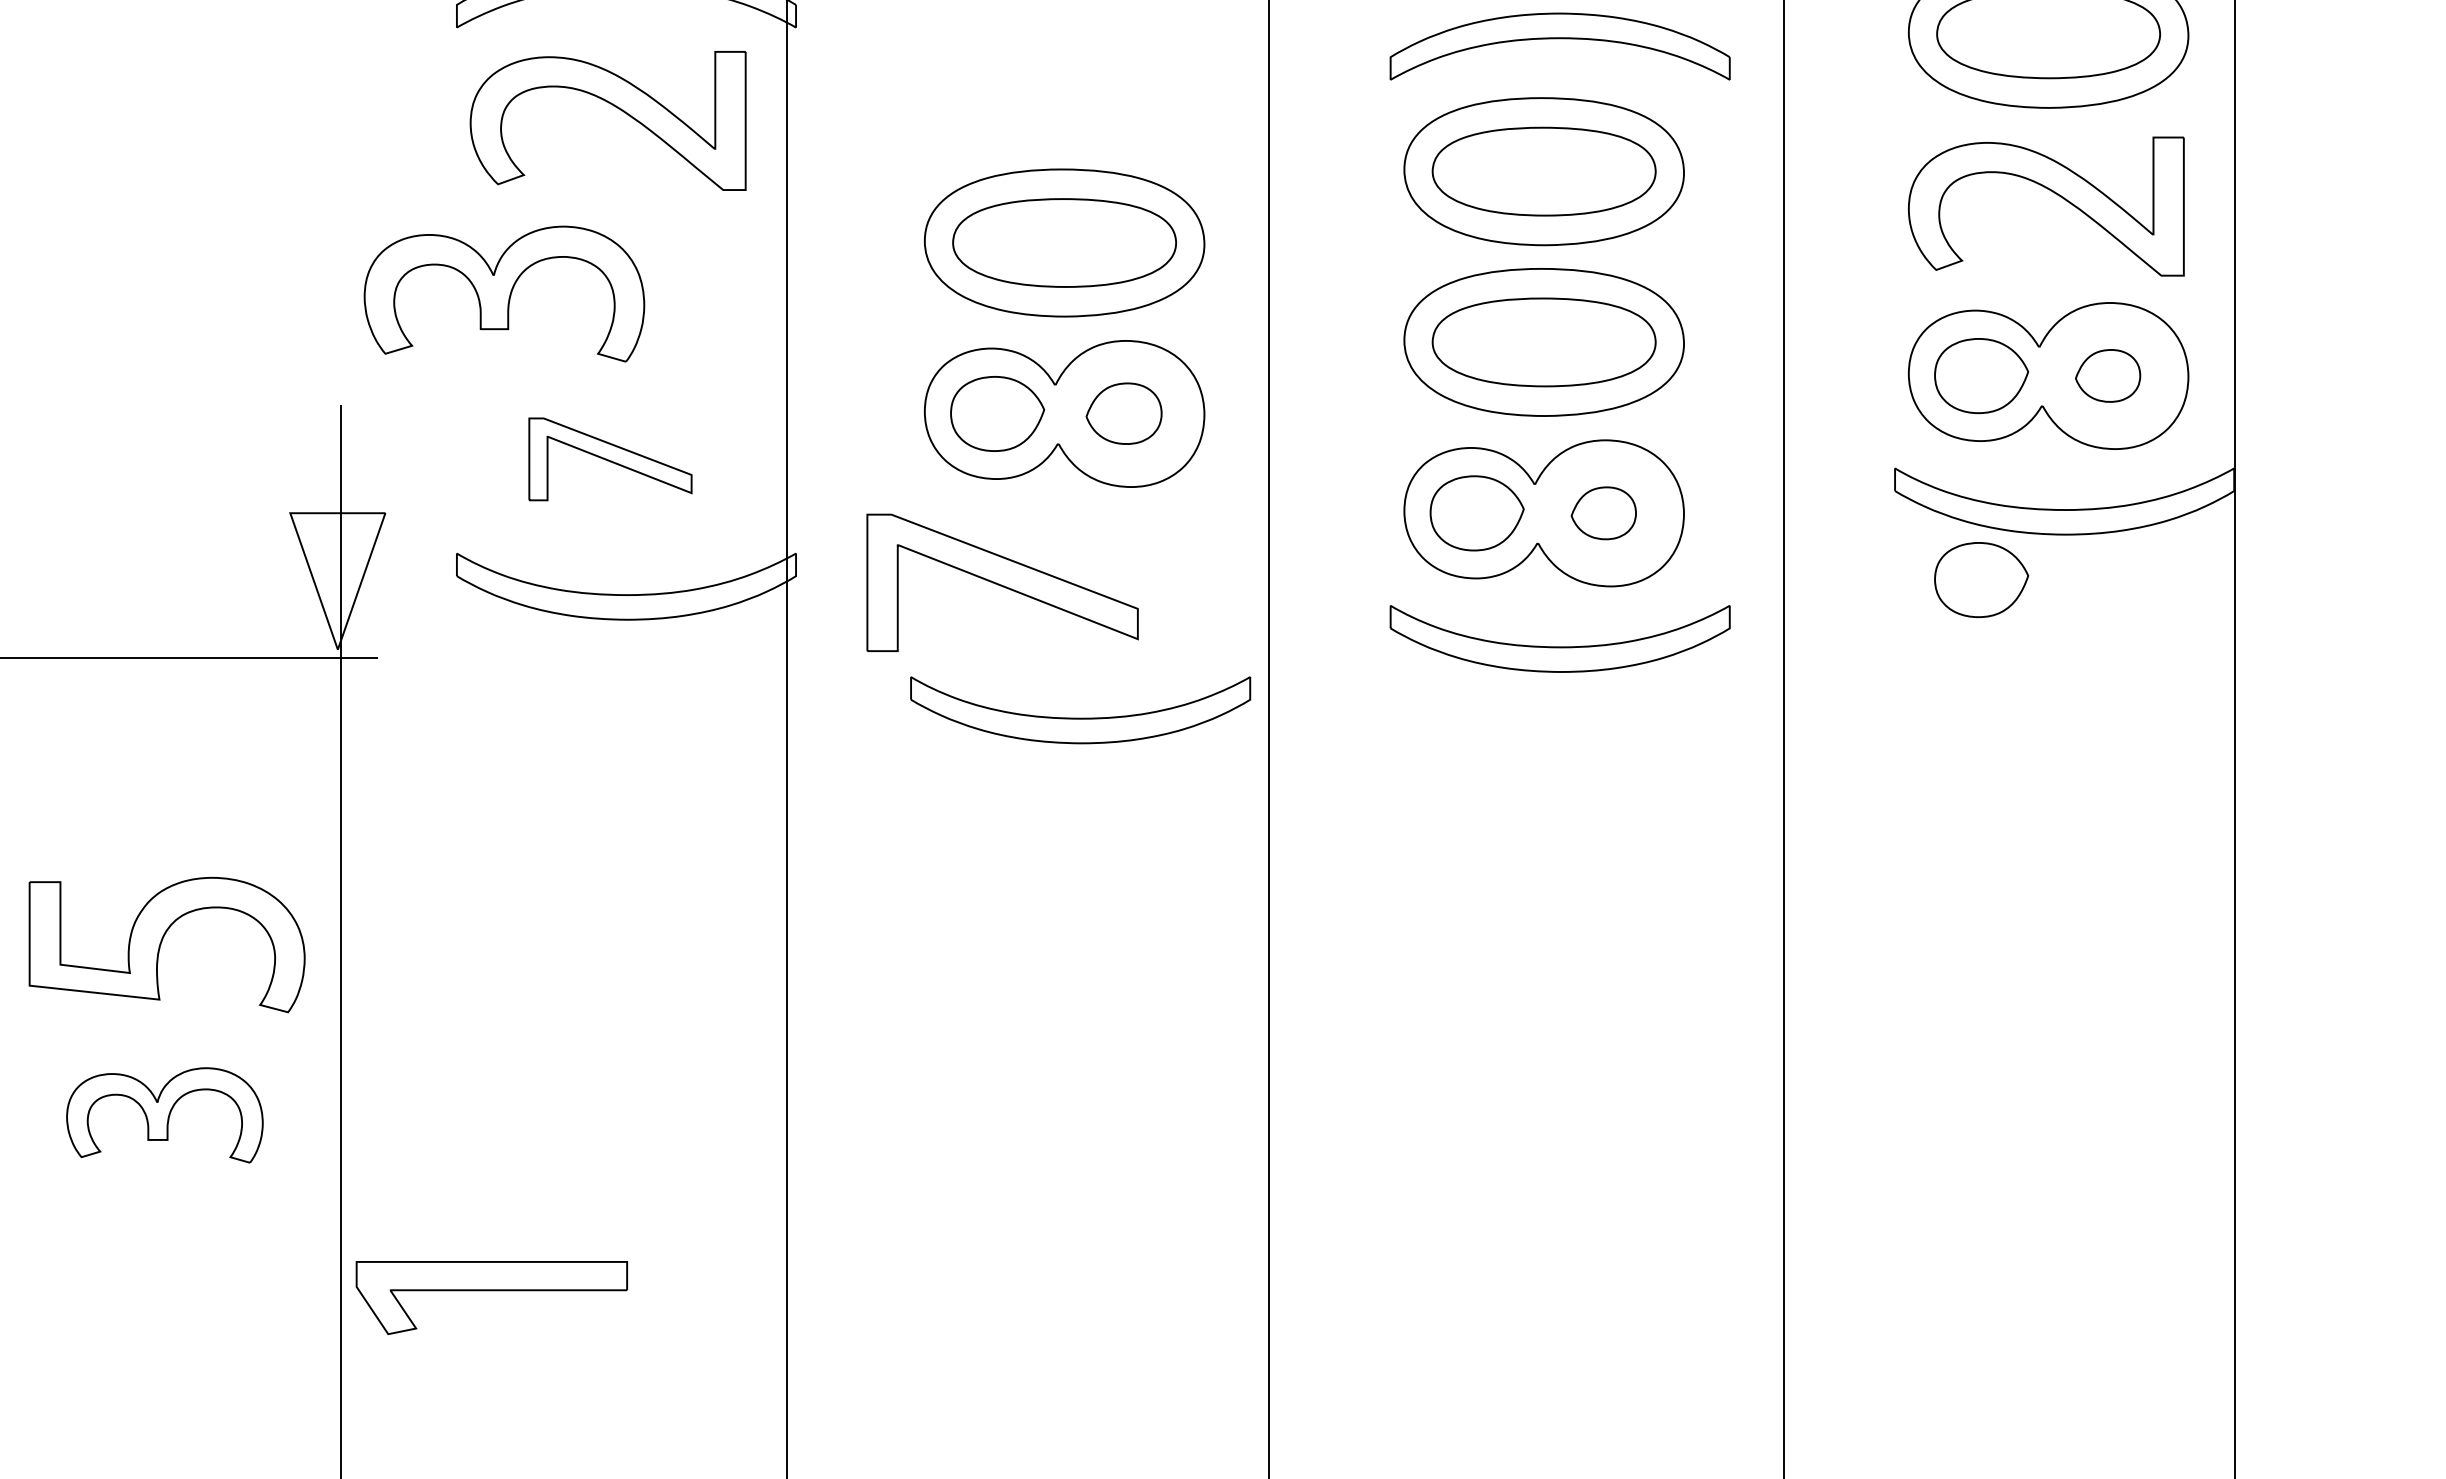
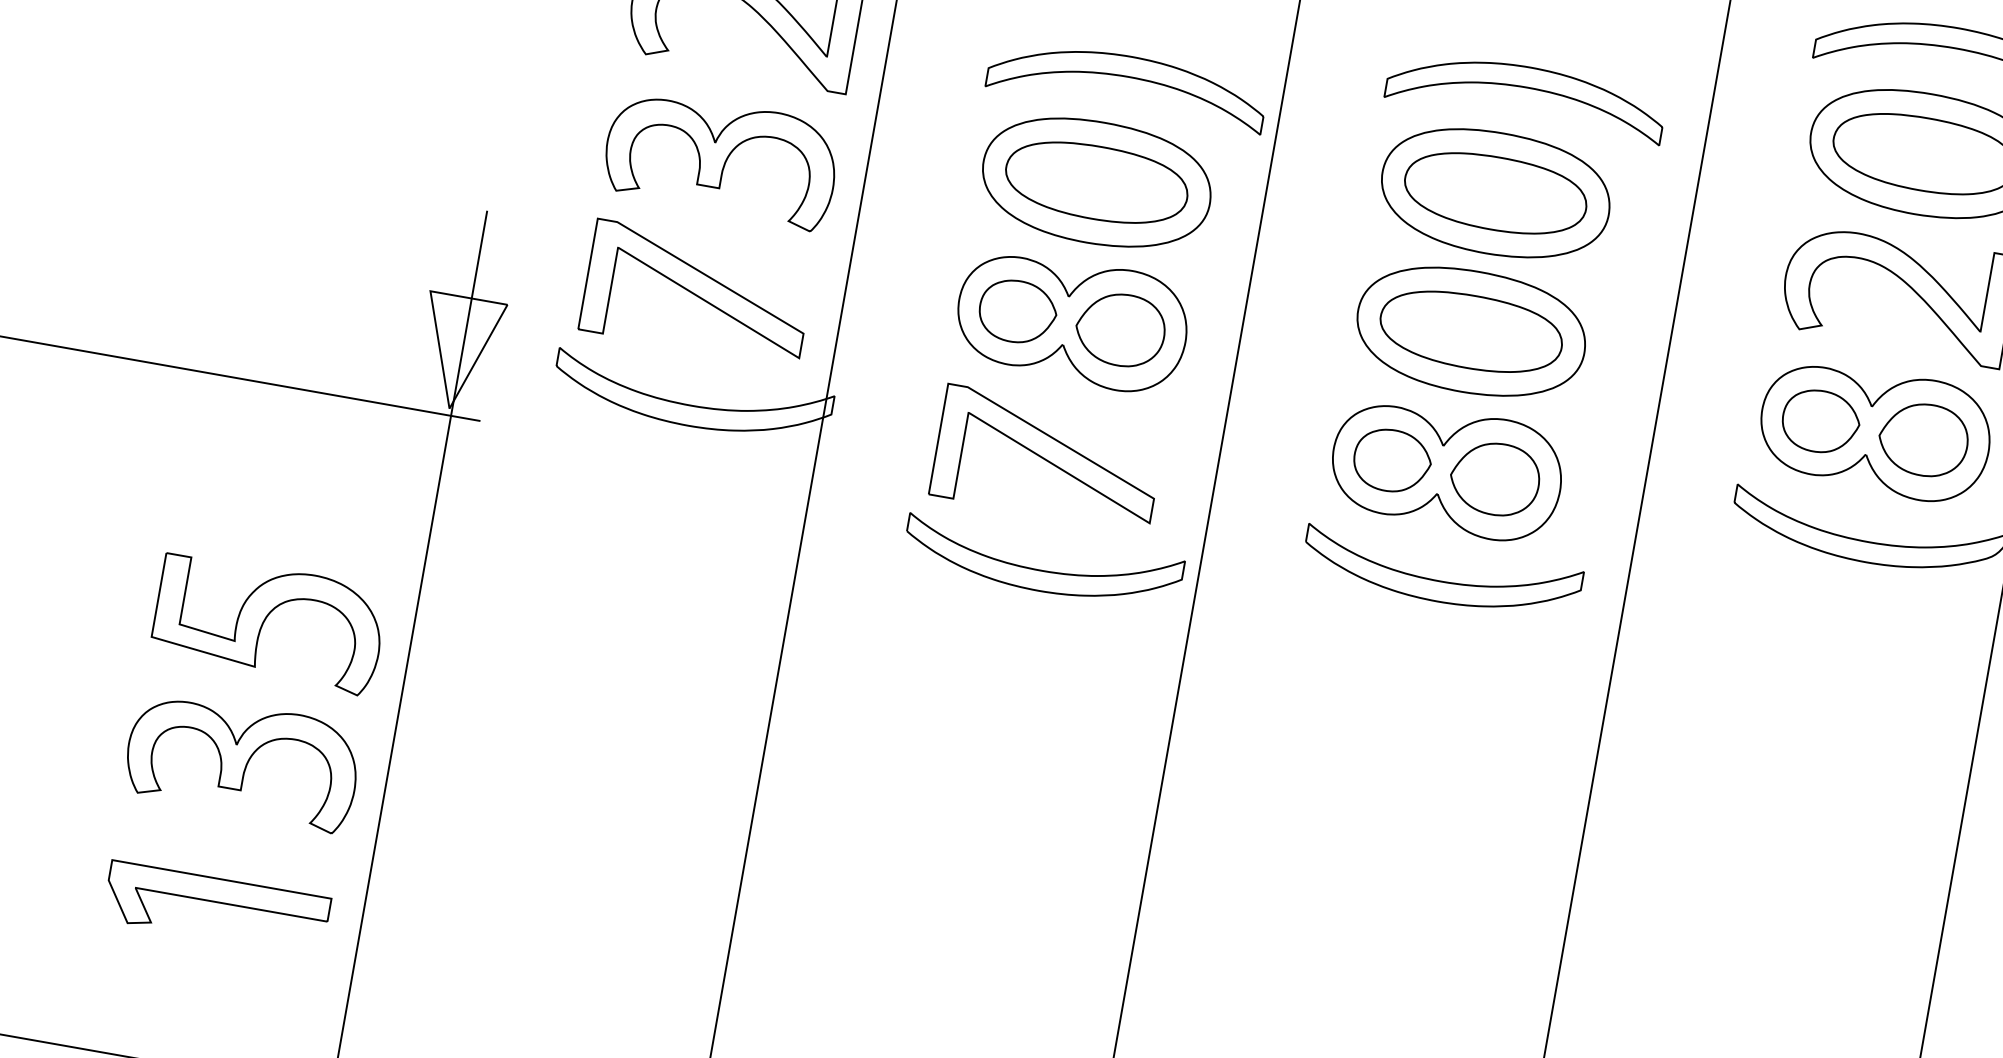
part: (1080, 110) -> (1128, 77), added
part: (504, 293) -> (721, 158), moved
part: (2107, 375) -> (1923, 439), size x1.67
part: (1123, 413) -> (1120, 329), size x1.43
part: (610, 459) -> (697, 293), size x1.67
part: (1603, 513) -> (1494, 479), size x1.67
part: (1981, 580) -> (1791, 587), removed
part: (1002, 582) -> (1048, 458), moved
part: (164, 1115) -> (242, 761), size x1.43
part: (491, 1291) -> (217, 903), moved

